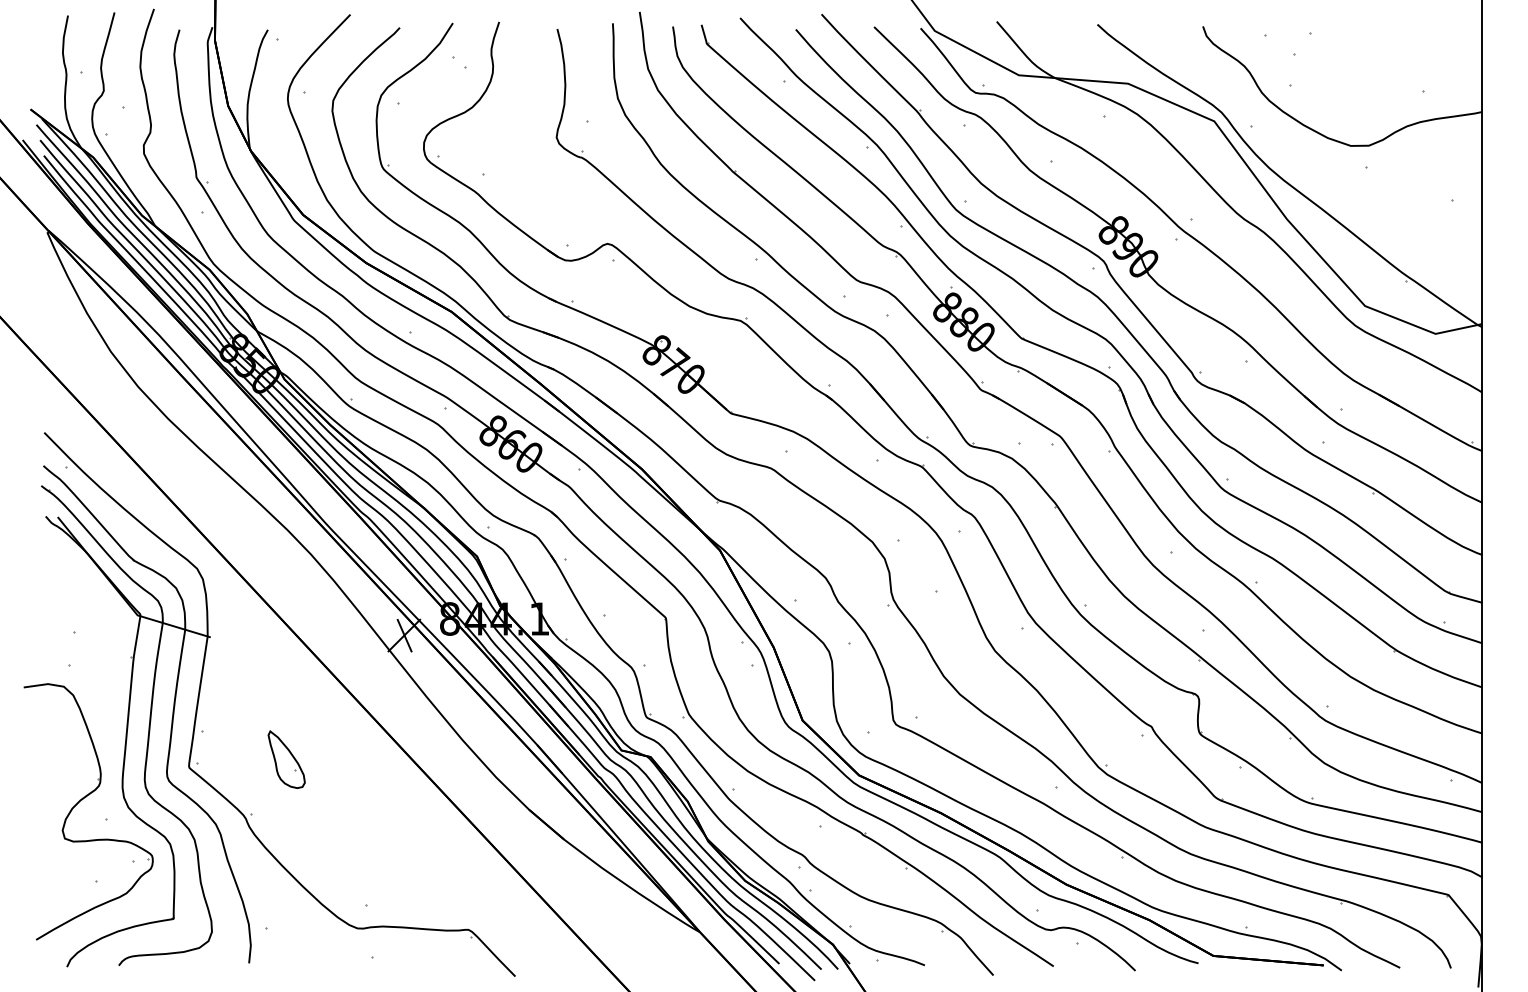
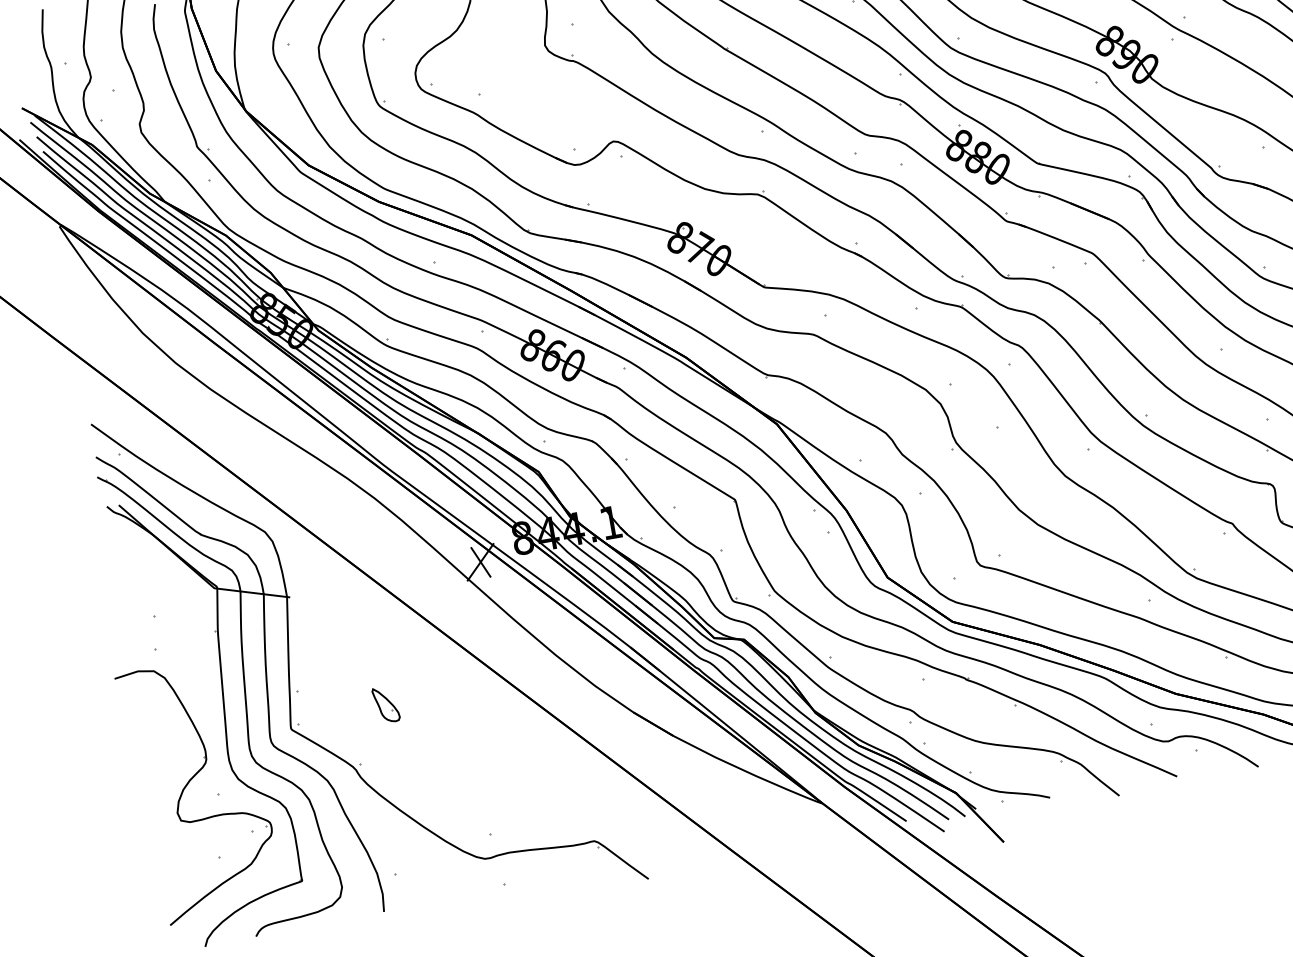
part: (286, 759) -> (385, 704), size x0.62

